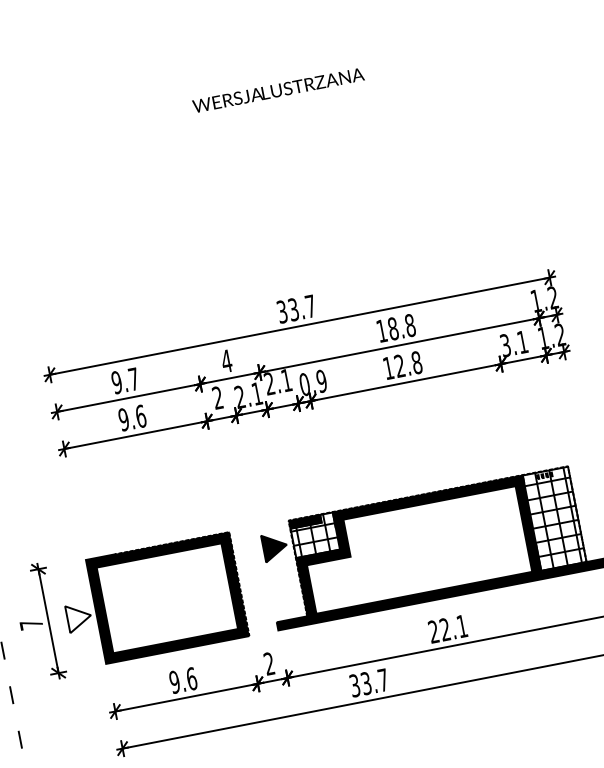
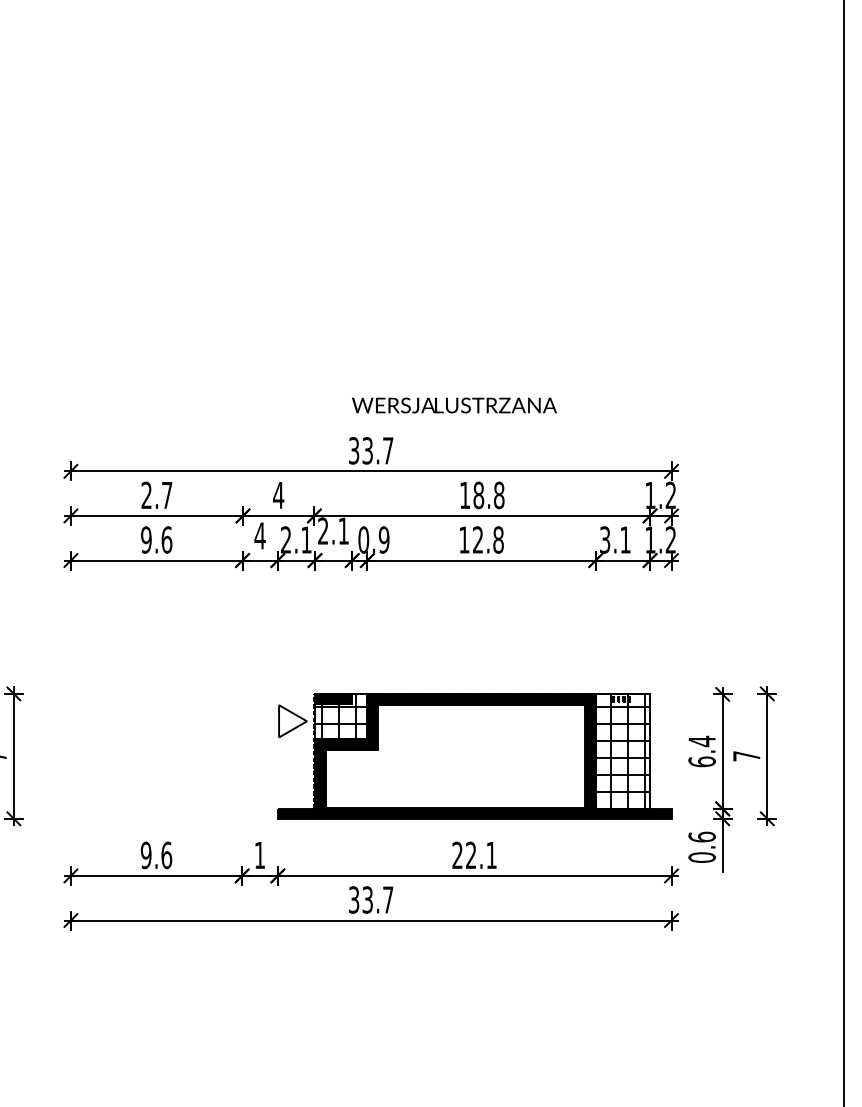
text: (278, 90) -> (454, 405), moved
text: (116, 382) -> (146, 495), 9.7 -> 2.7
text: (217, 397) -> (259, 535), 2 -> 4
fill: (275, 546) -> (293, 721), removed
part: (153, 601) -> (139, 756), removed
text: (268, 663) -> (259, 854), 2 -> 1

